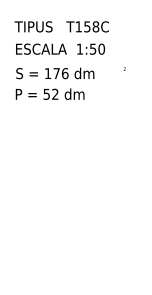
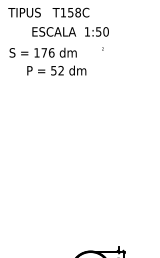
text: (60, 48) -> (70, 31), moved
text: (49, 94) -> (56, 70), moved

